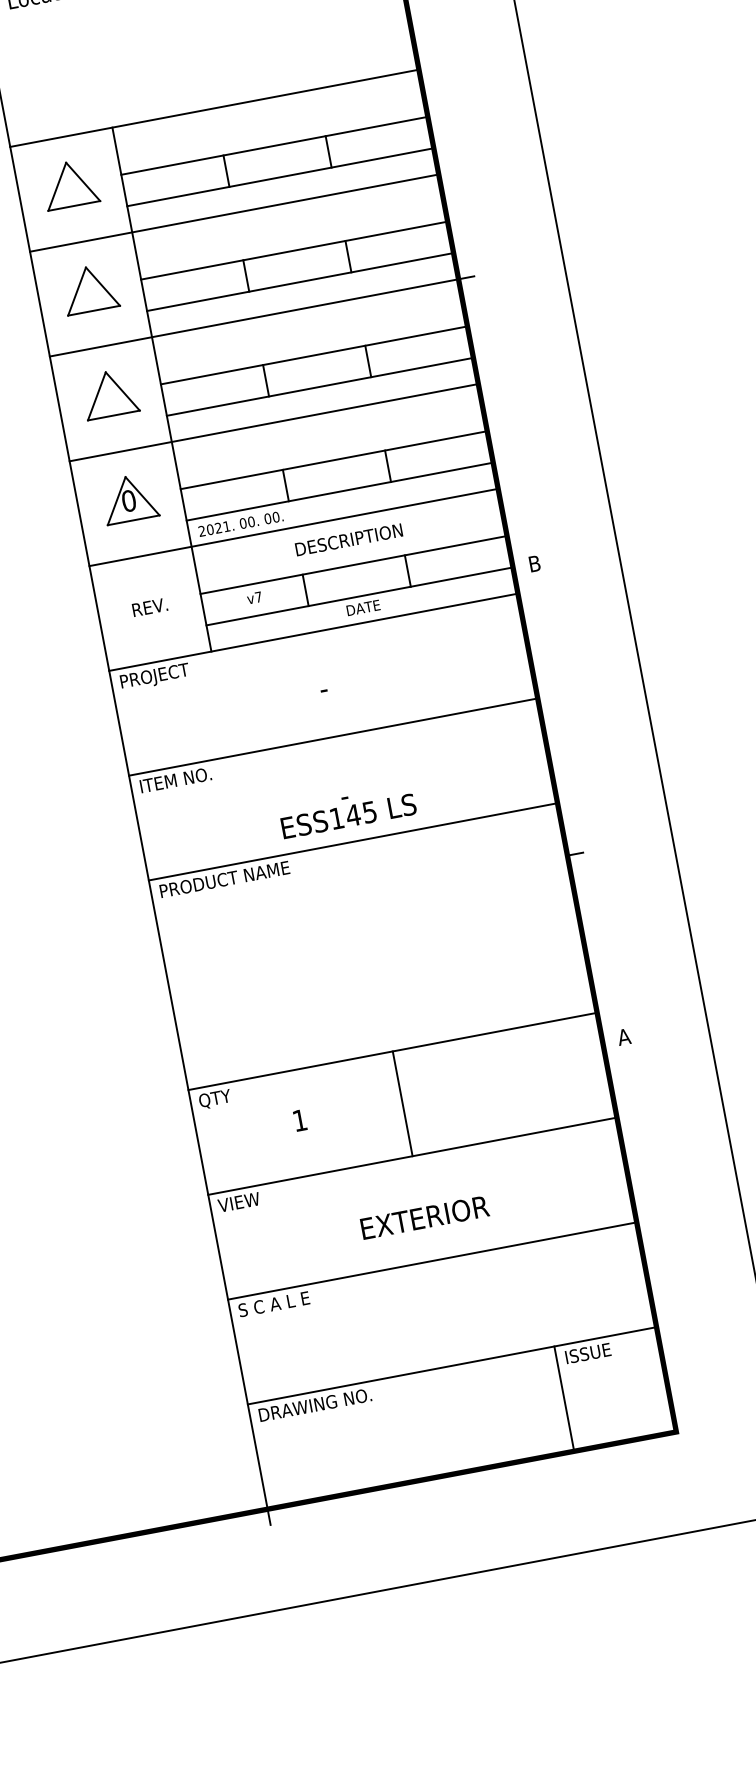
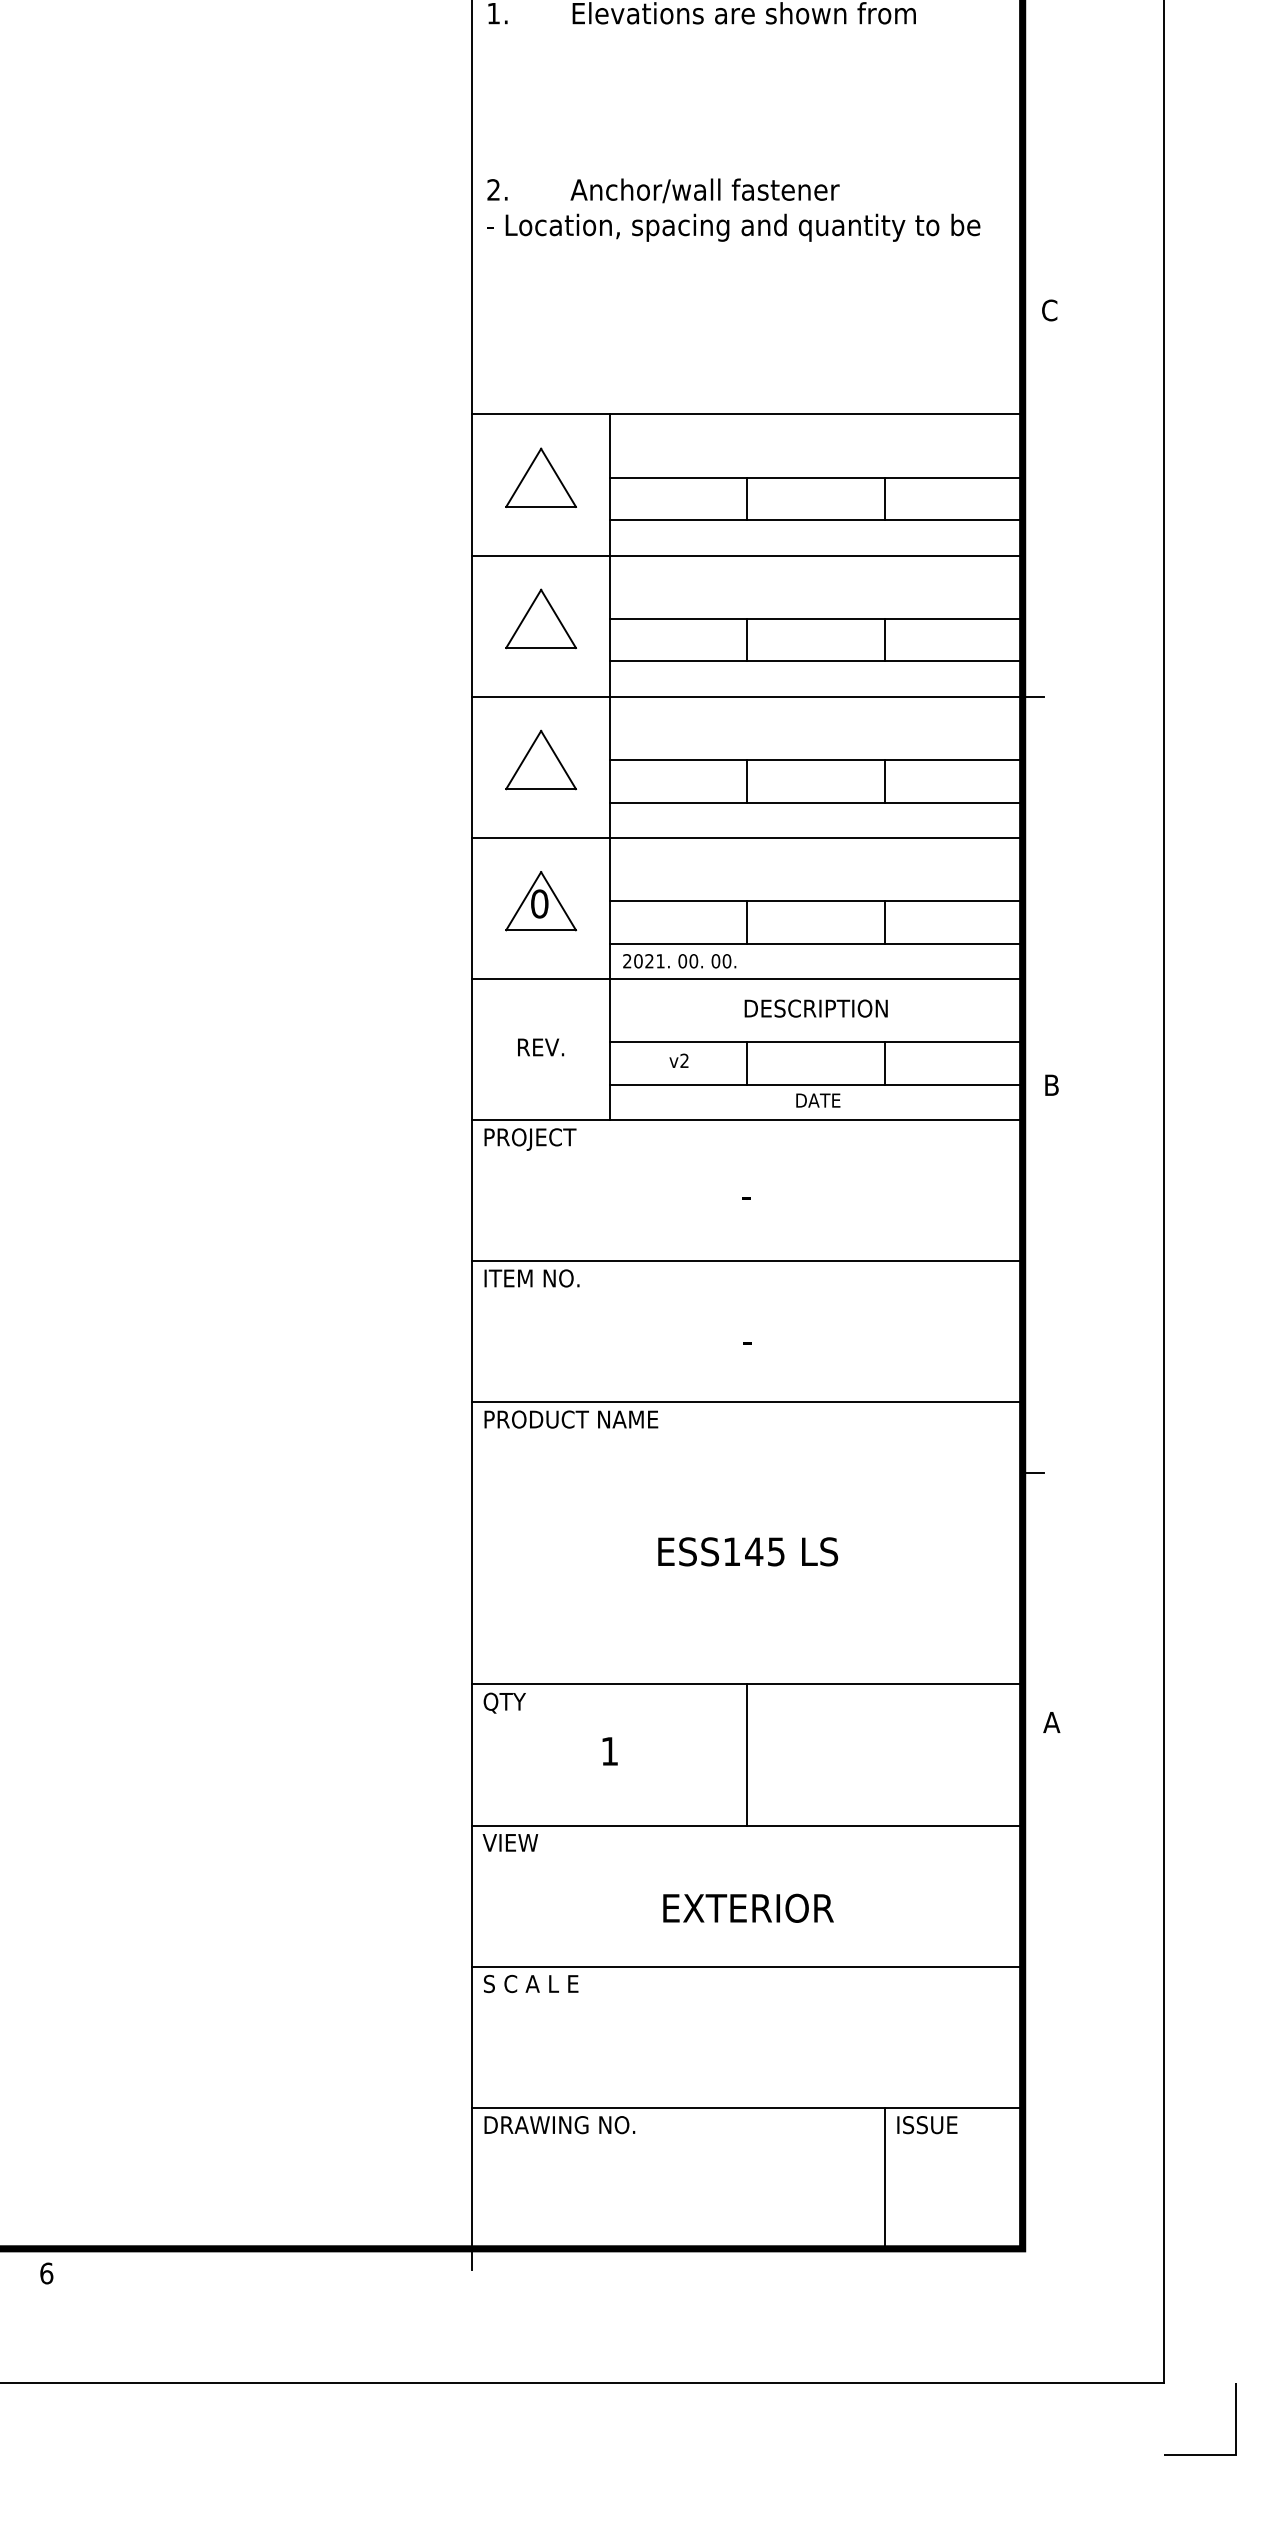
text: (258, 596) -> (684, 1060), v7 -> v2
text: (349, 815) -> (748, 1551), moved

